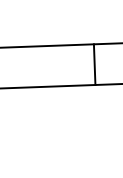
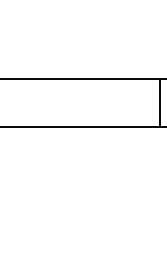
line: (94, 65) -> (160, 103), moved

